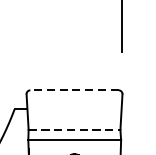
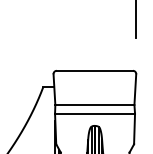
line: (74, 89) -> (94, 70), dashed -> solid
line: (74, 129) -> (94, 104), dashed -> solid

